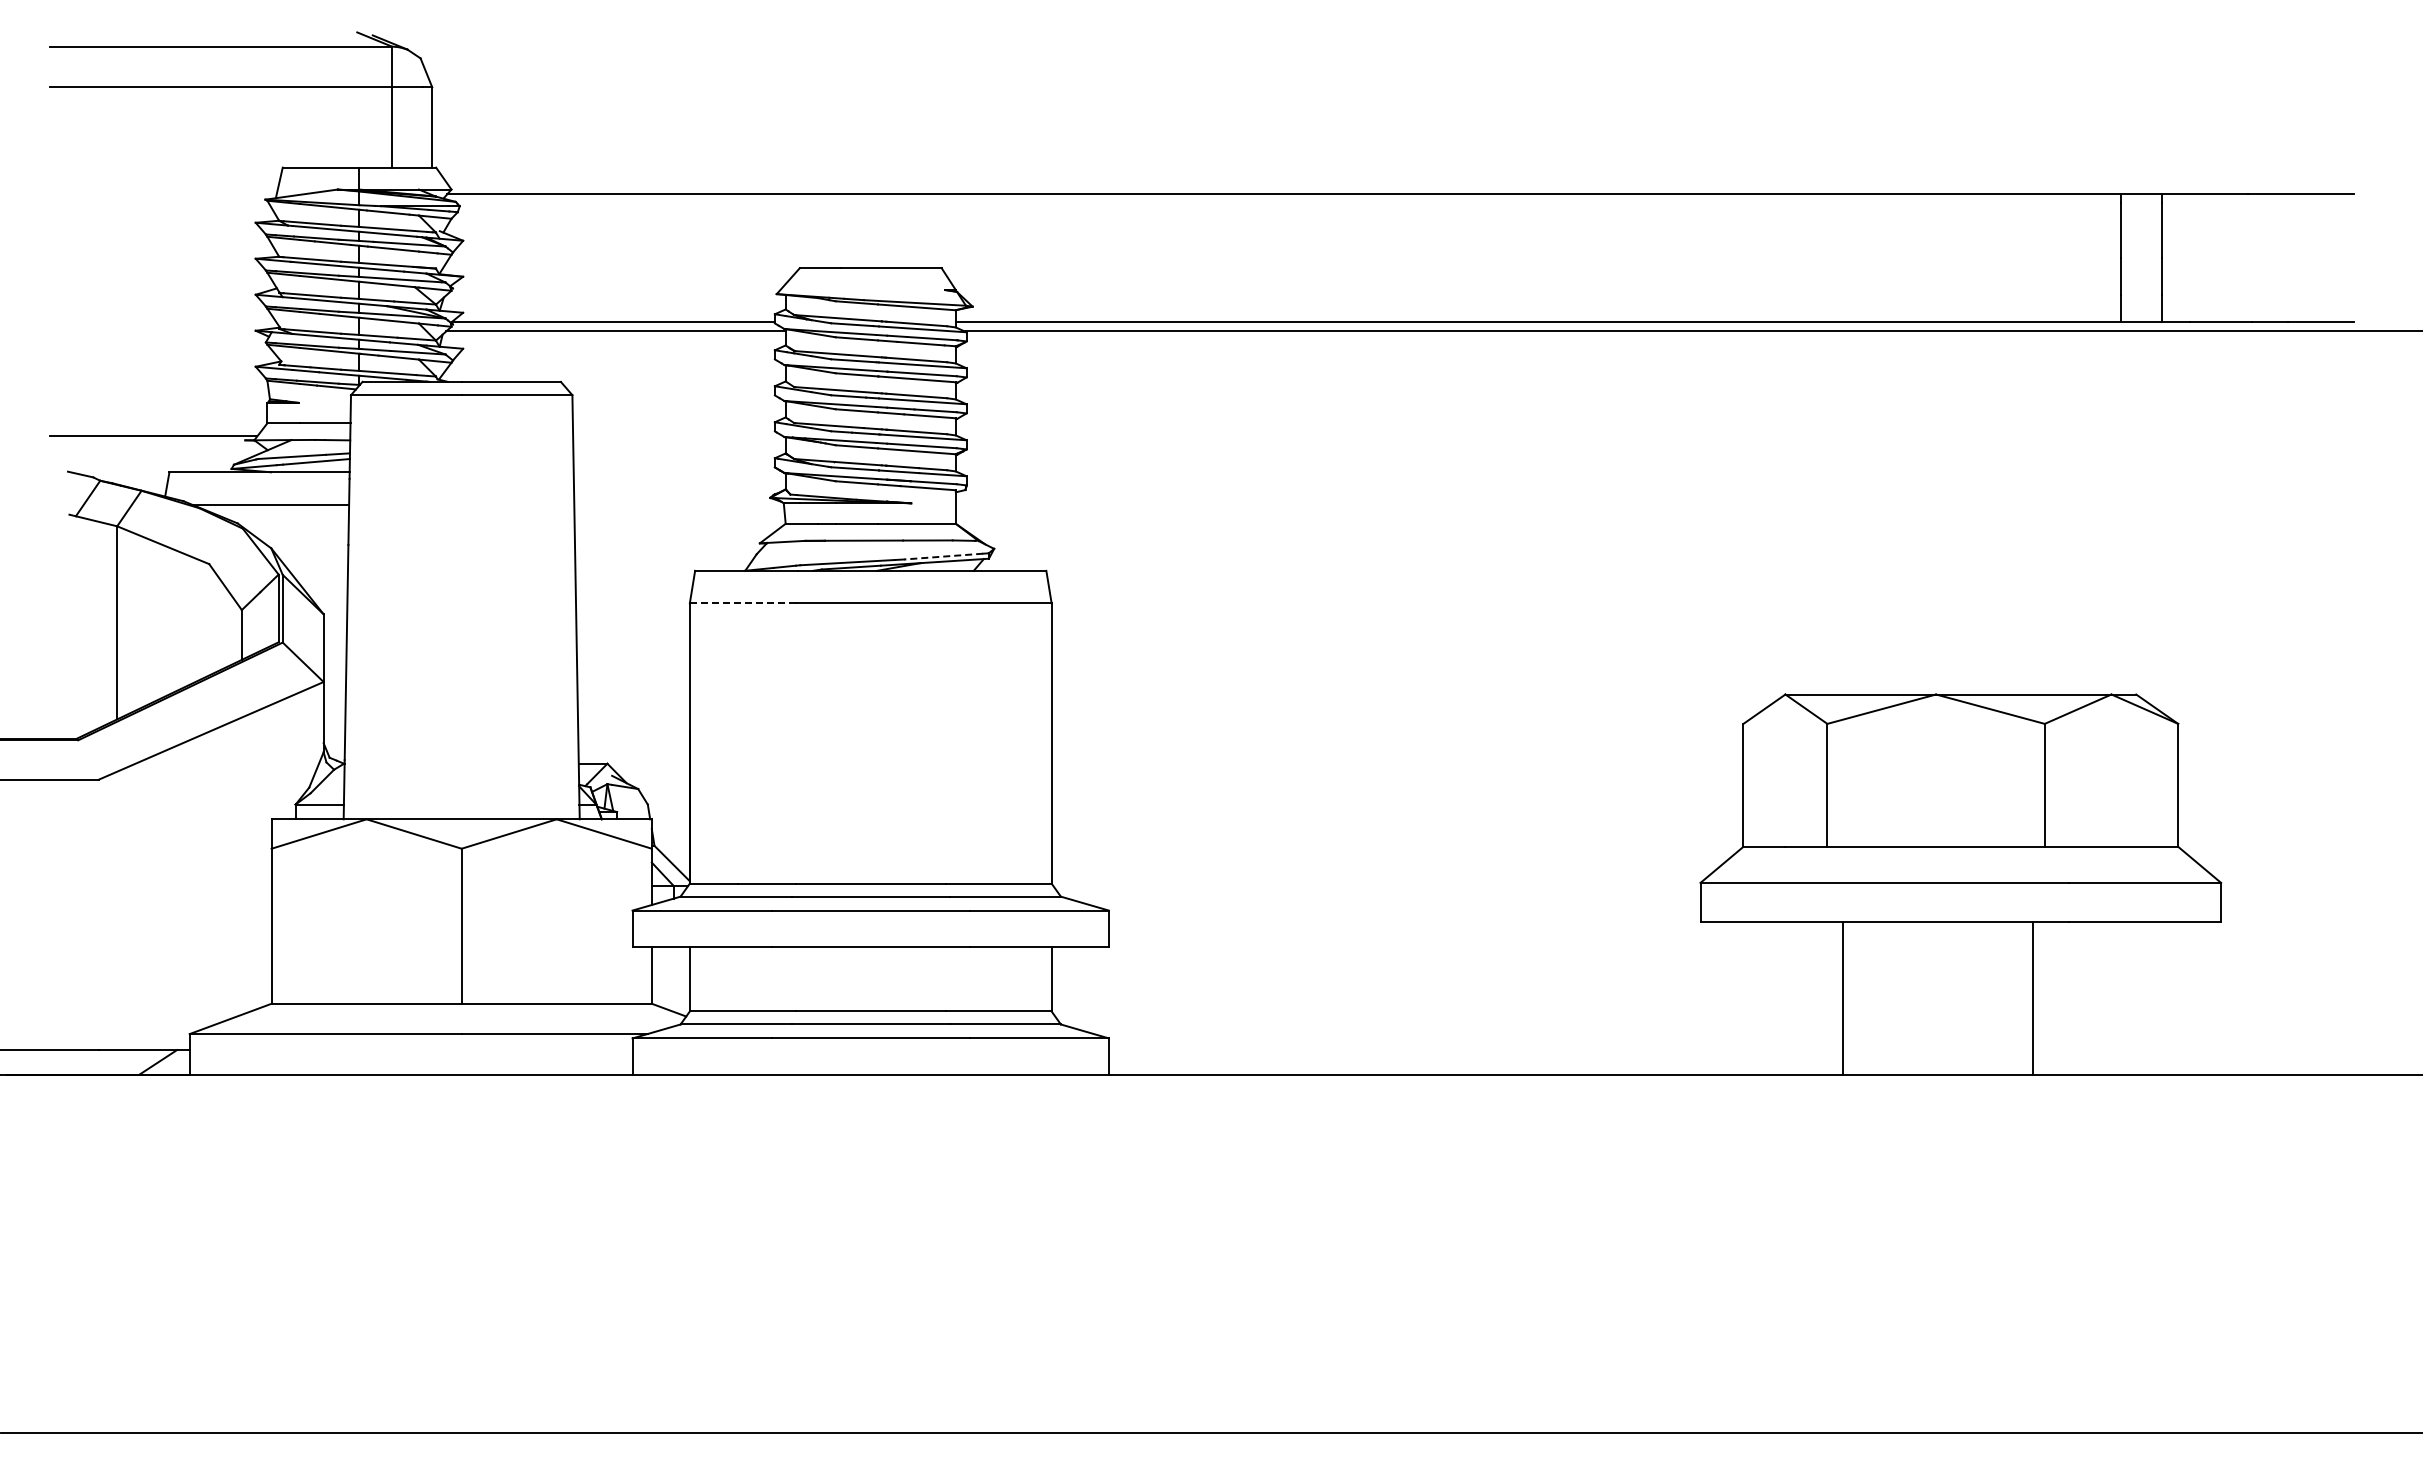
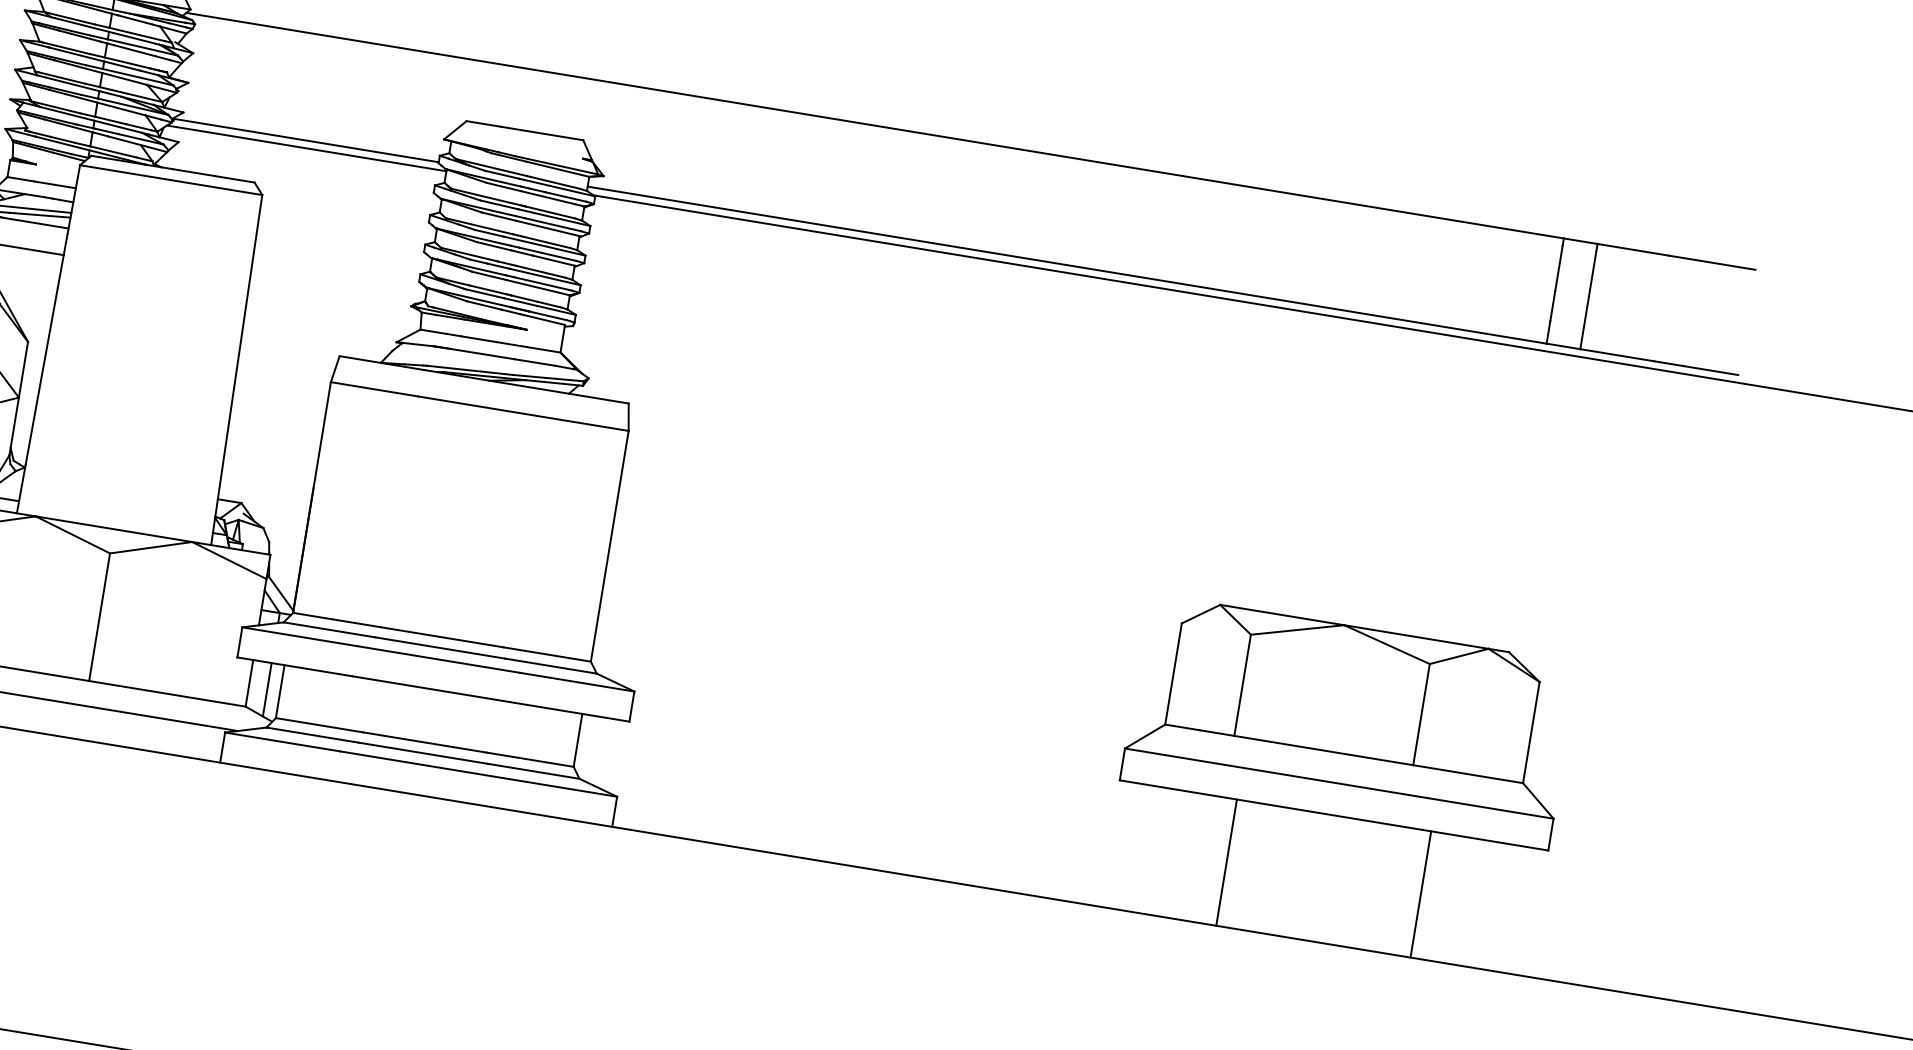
line: (943, 556) -> (545, 377), dashed -> solid
line: (743, 603) -> (375, 389), dashed -> solid
line: (674, 979) -> (267, 689), added
line: (2032, 997) -> (1420, 893), moved

